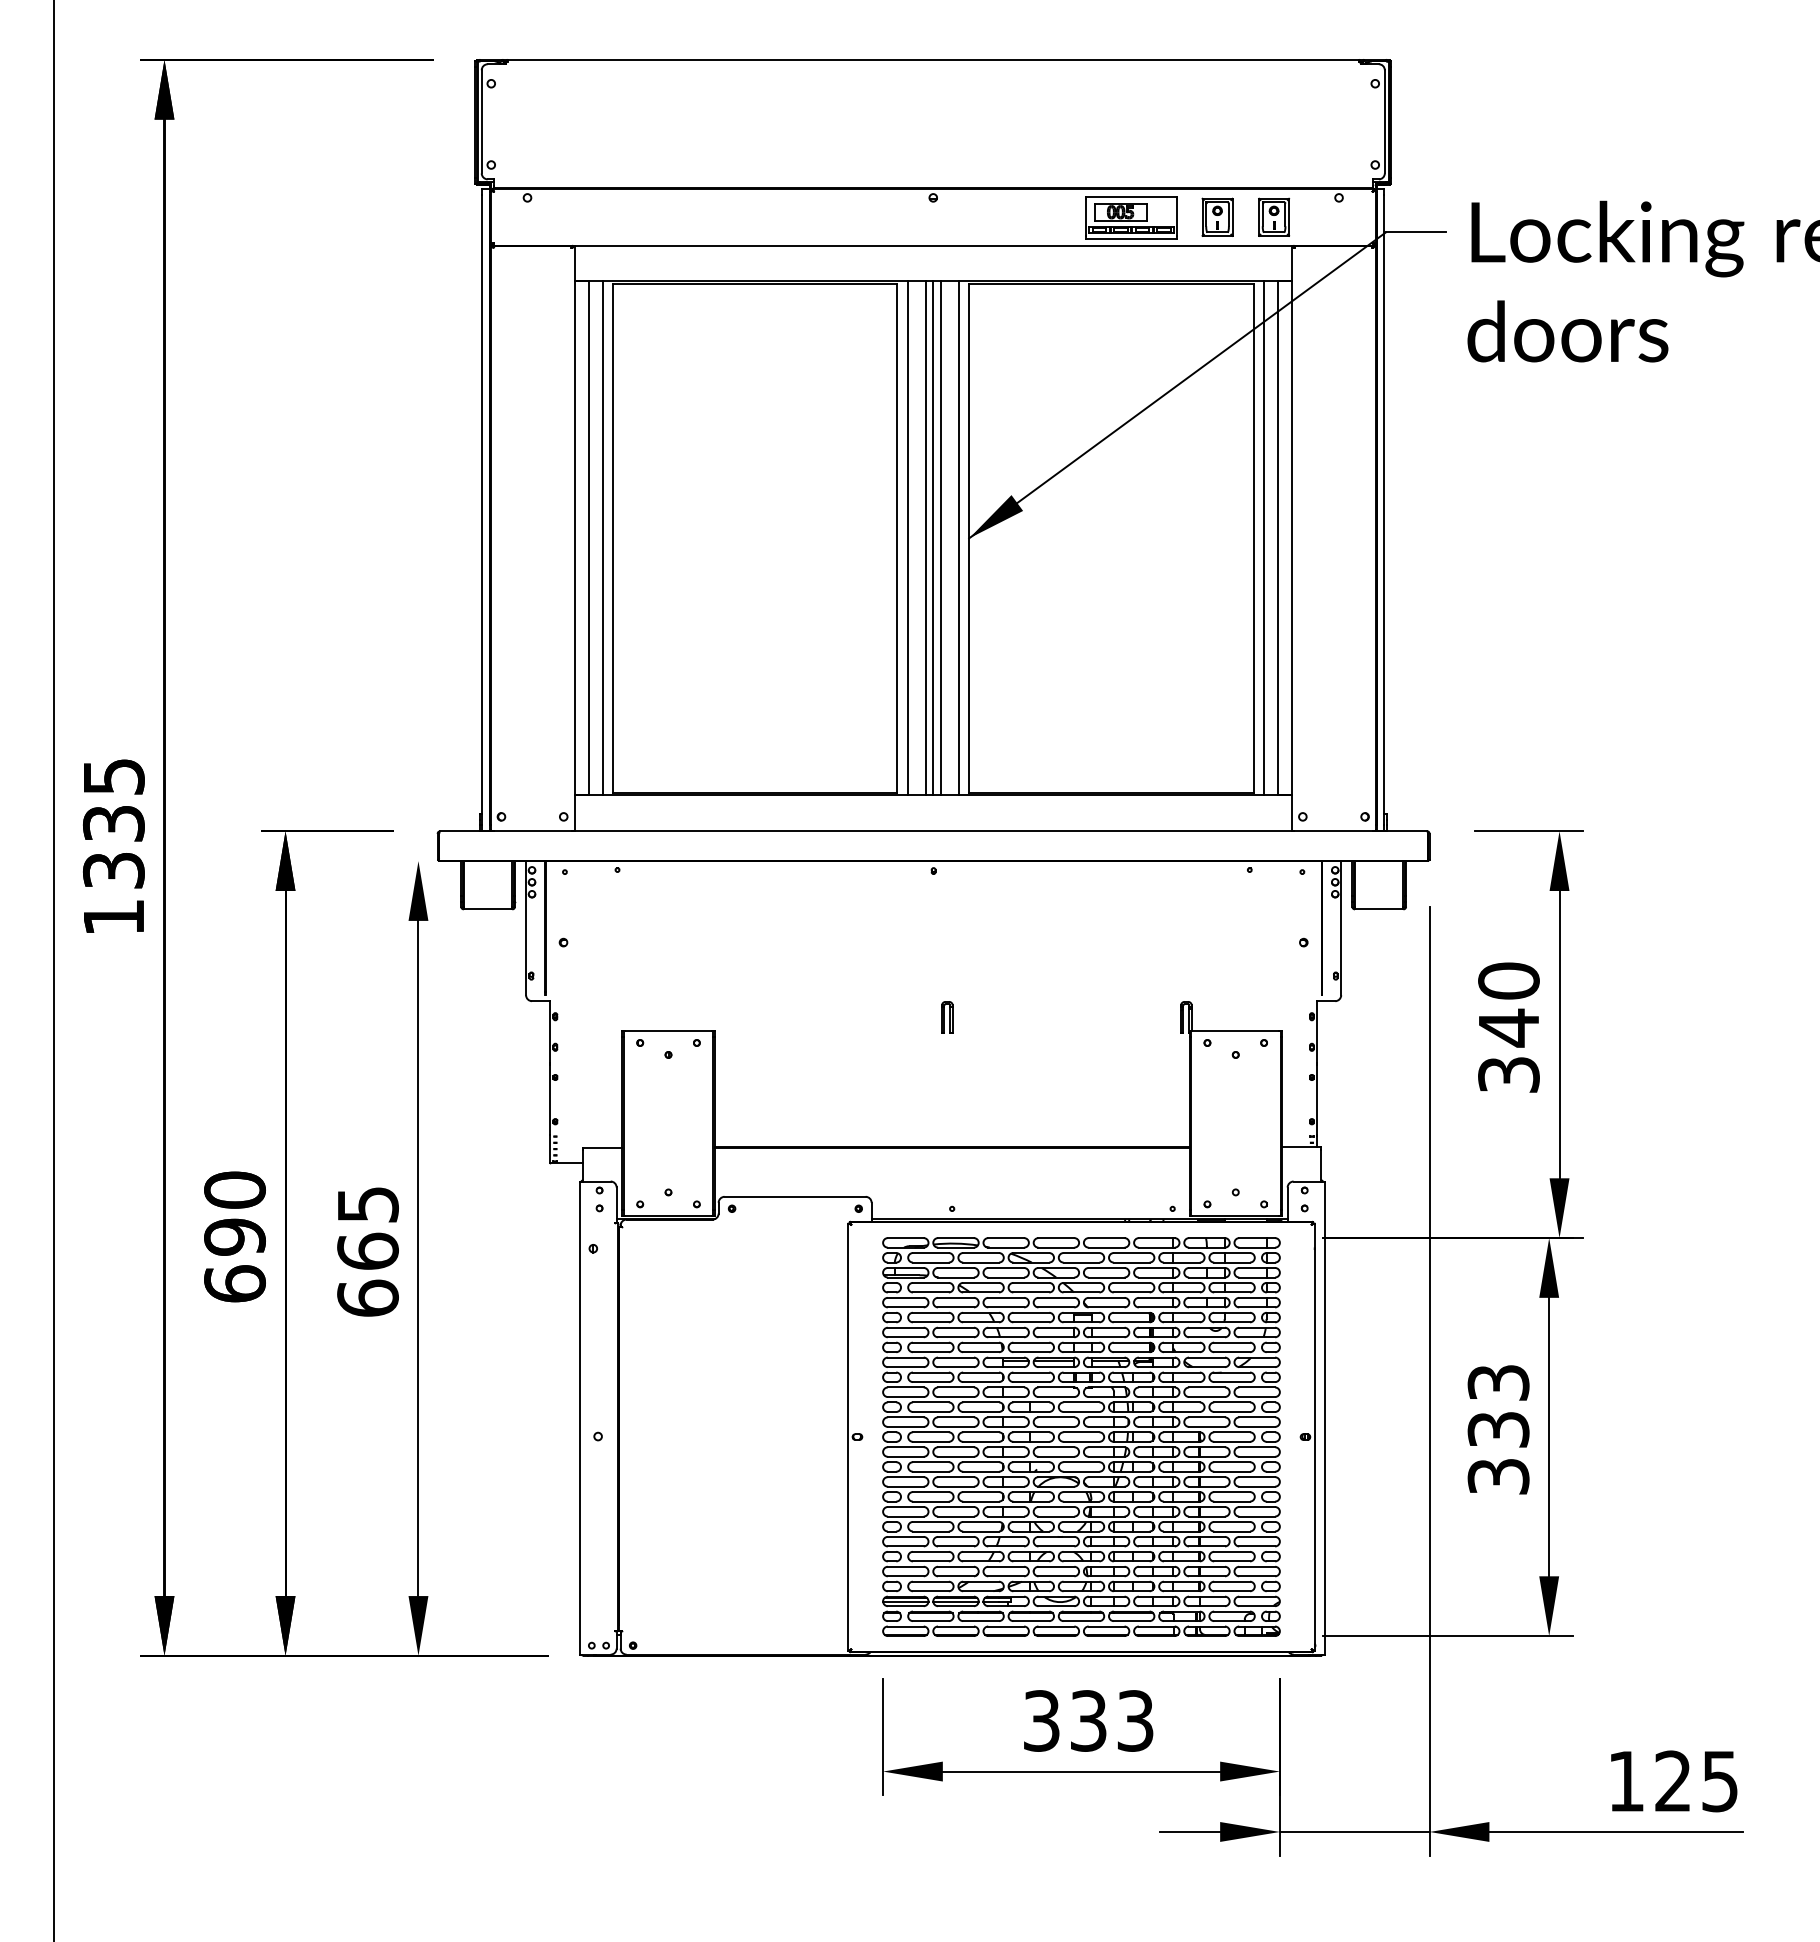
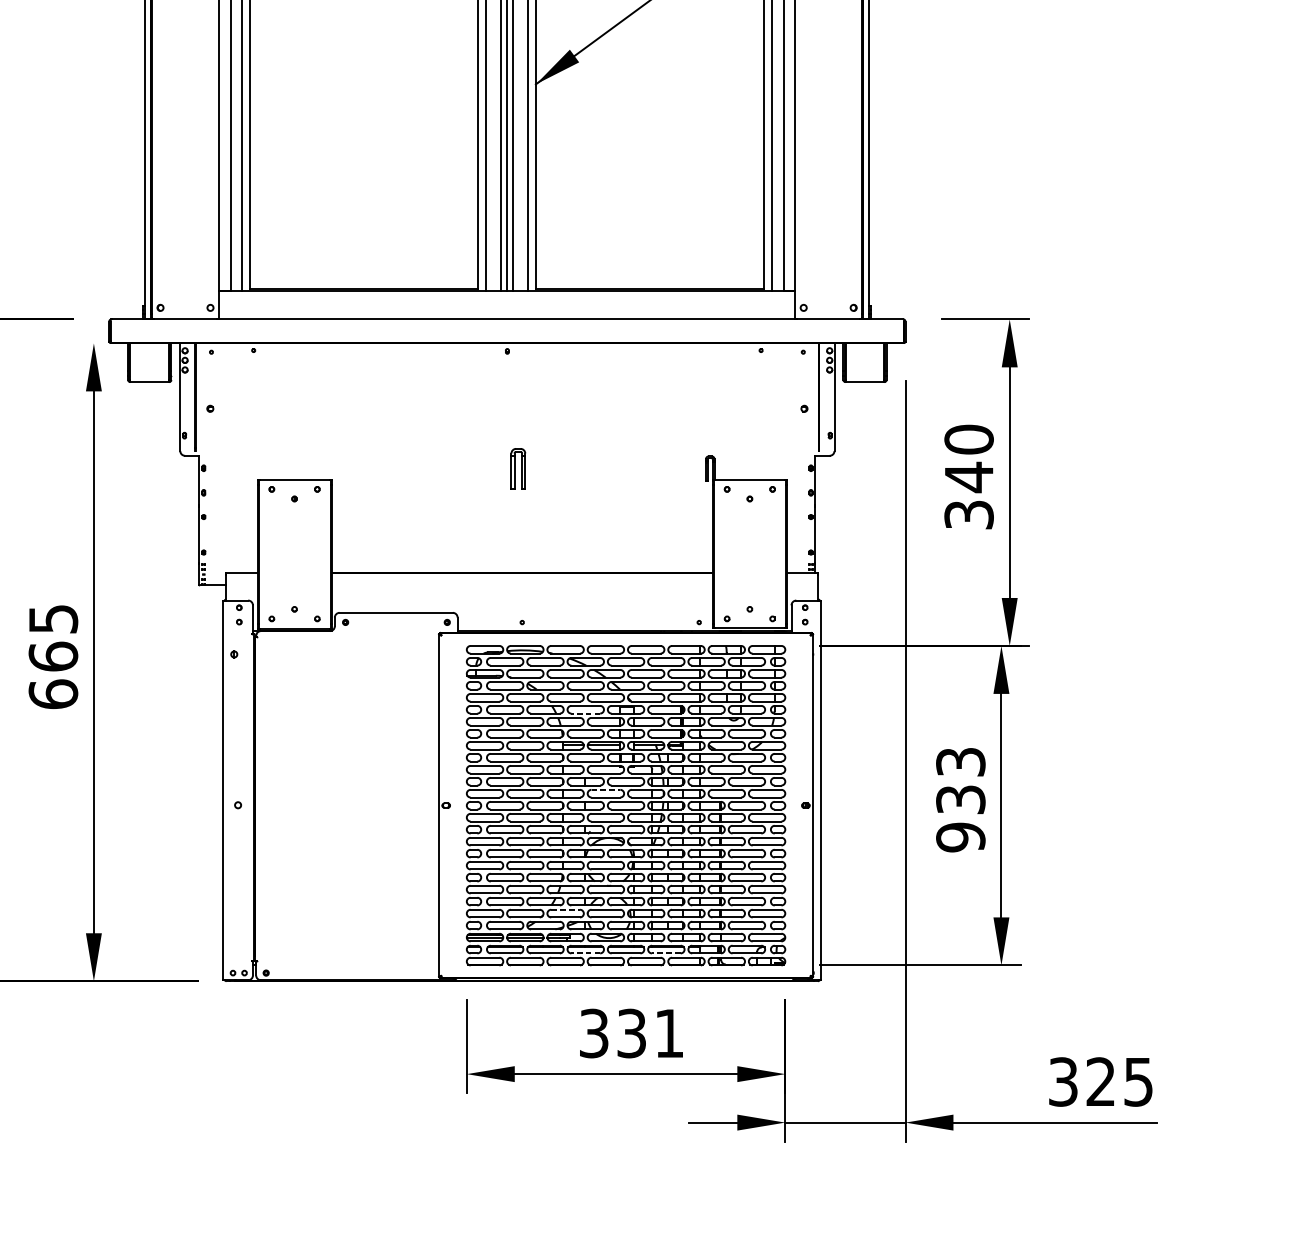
part: (947, 1017) -> (518, 468), size x1.6
line: (1031, 1322) -> (585, 713), solid -> dashed
line: (1056, 1417) -> (605, 789), solid -> dashed
text: (1498, 1476) -> (960, 837), 333 -> 933
line: (1006, 1566) -> (565, 909), solid -> dashed
line: (1031, 1621) -> (585, 953), solid -> dashed
line: (1131, 1621) -> (666, 953), solid -> dashed
text: (1135, 1720) -> (669, 1033), 333 -> 331
text: (1625, 1781) -> (1062, 1082), 125 -> 325

